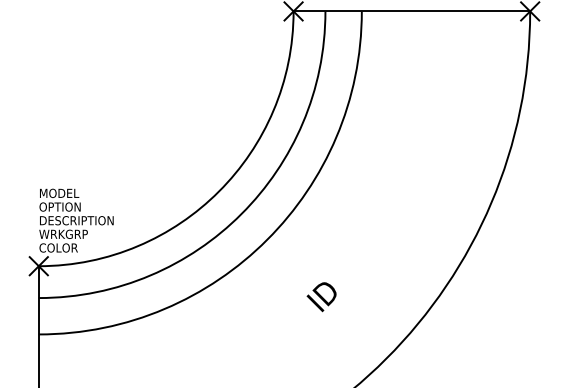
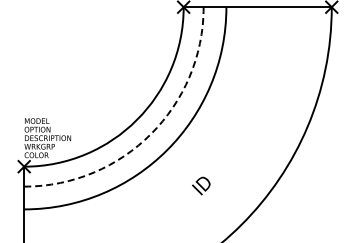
arc: (242, 214) -> (151, 134), solid -> dashed

